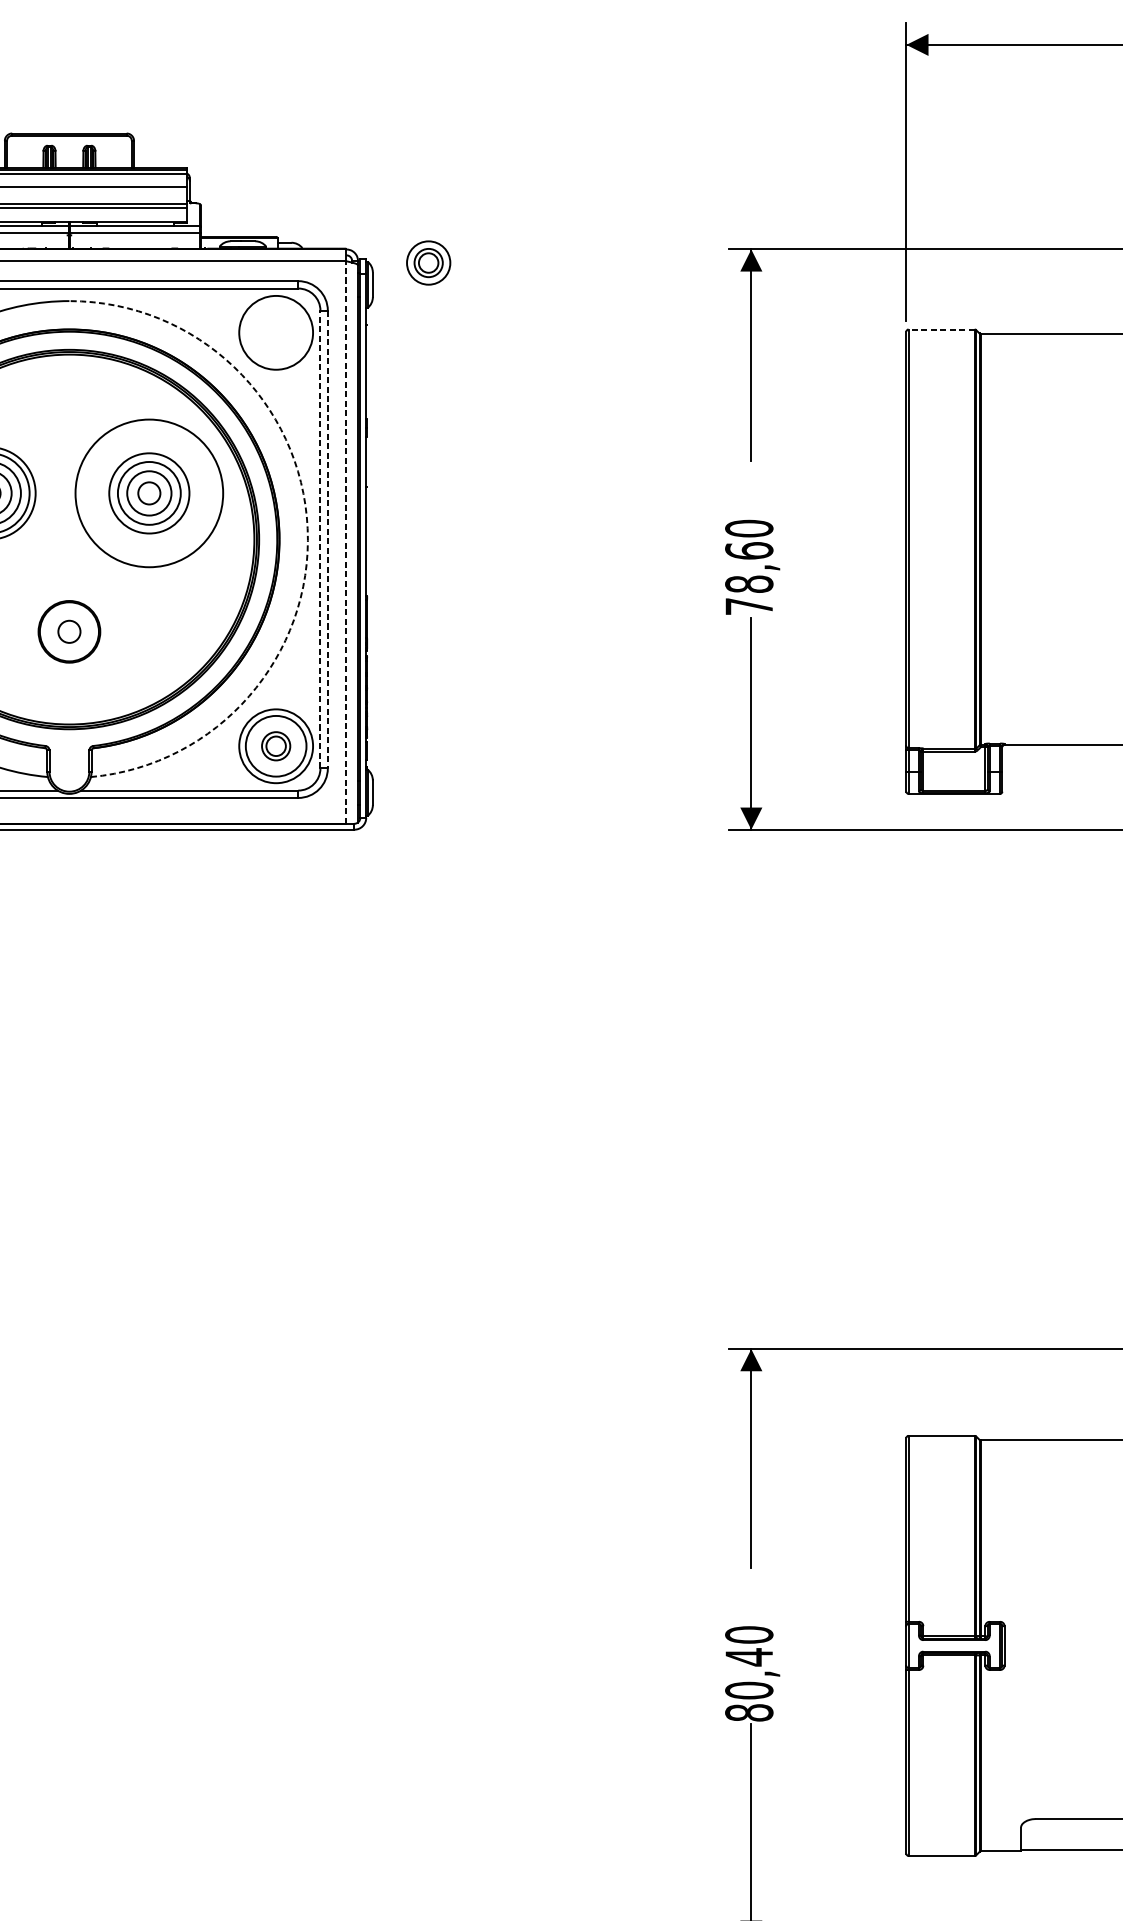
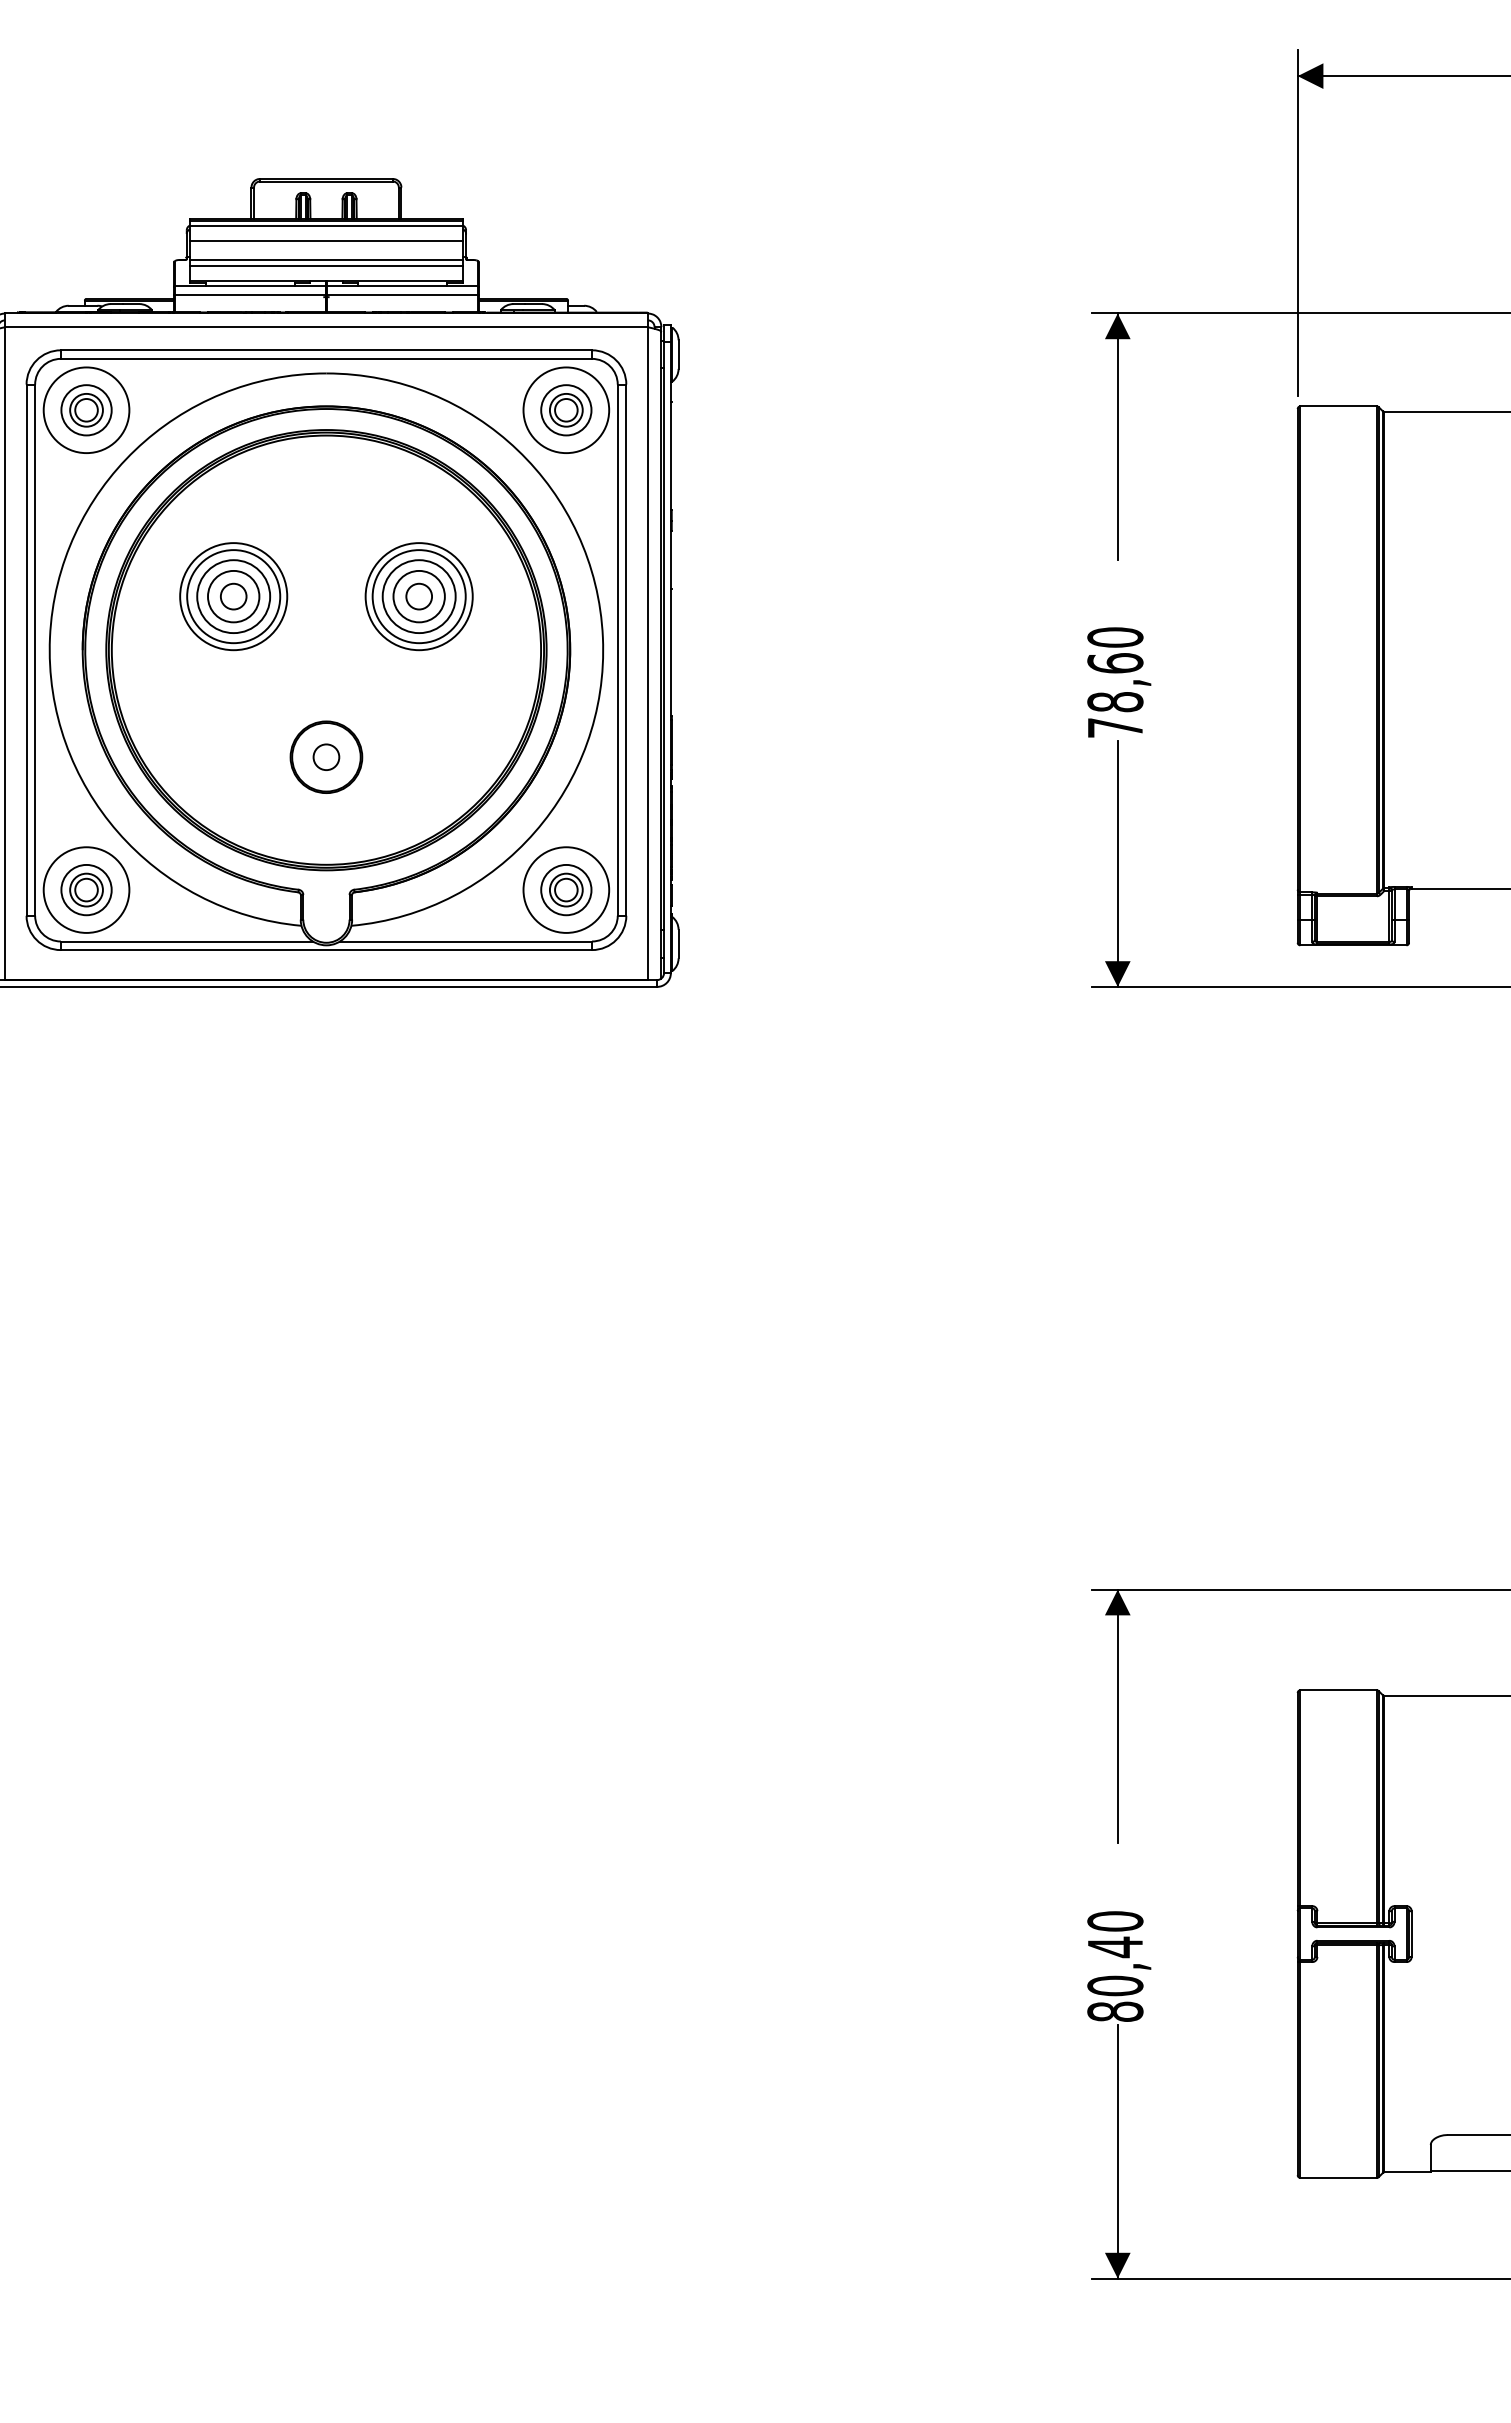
part: (428, 263) -> (566, 410), moved
line: (941, 329) -> (1338, 406), dashed -> solid
circle: (148, 493) -> (418, 596), size x0.62
arc: (307, 528) -> (602, 637), dashed -> solid
line: (320, 539) -> (617, 650), dashed -> solid
line: (327, 539) -> (626, 650), dashed -> solid
line: (346, 542) -> (647, 653), dashed -> solid
circle: (276, 745) -> (566, 889), size x0.71

